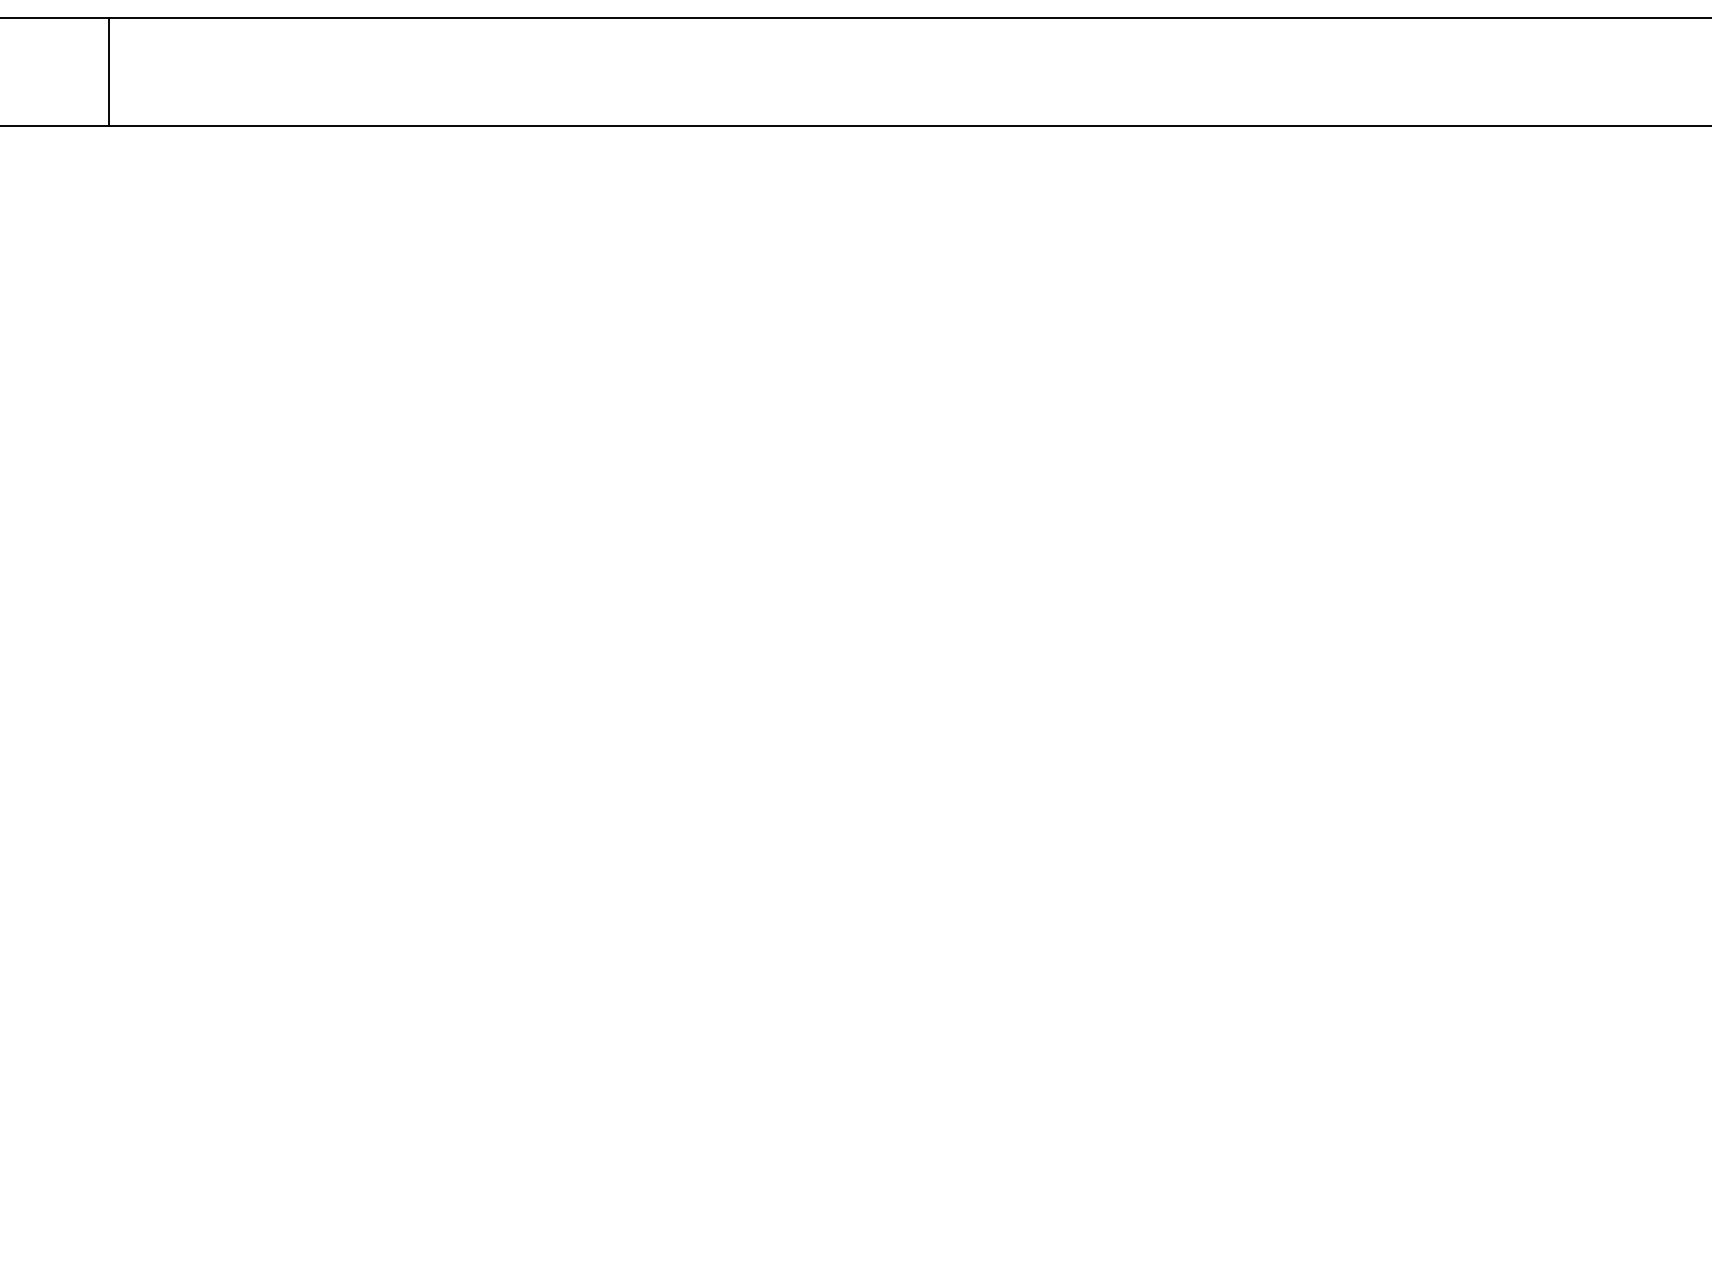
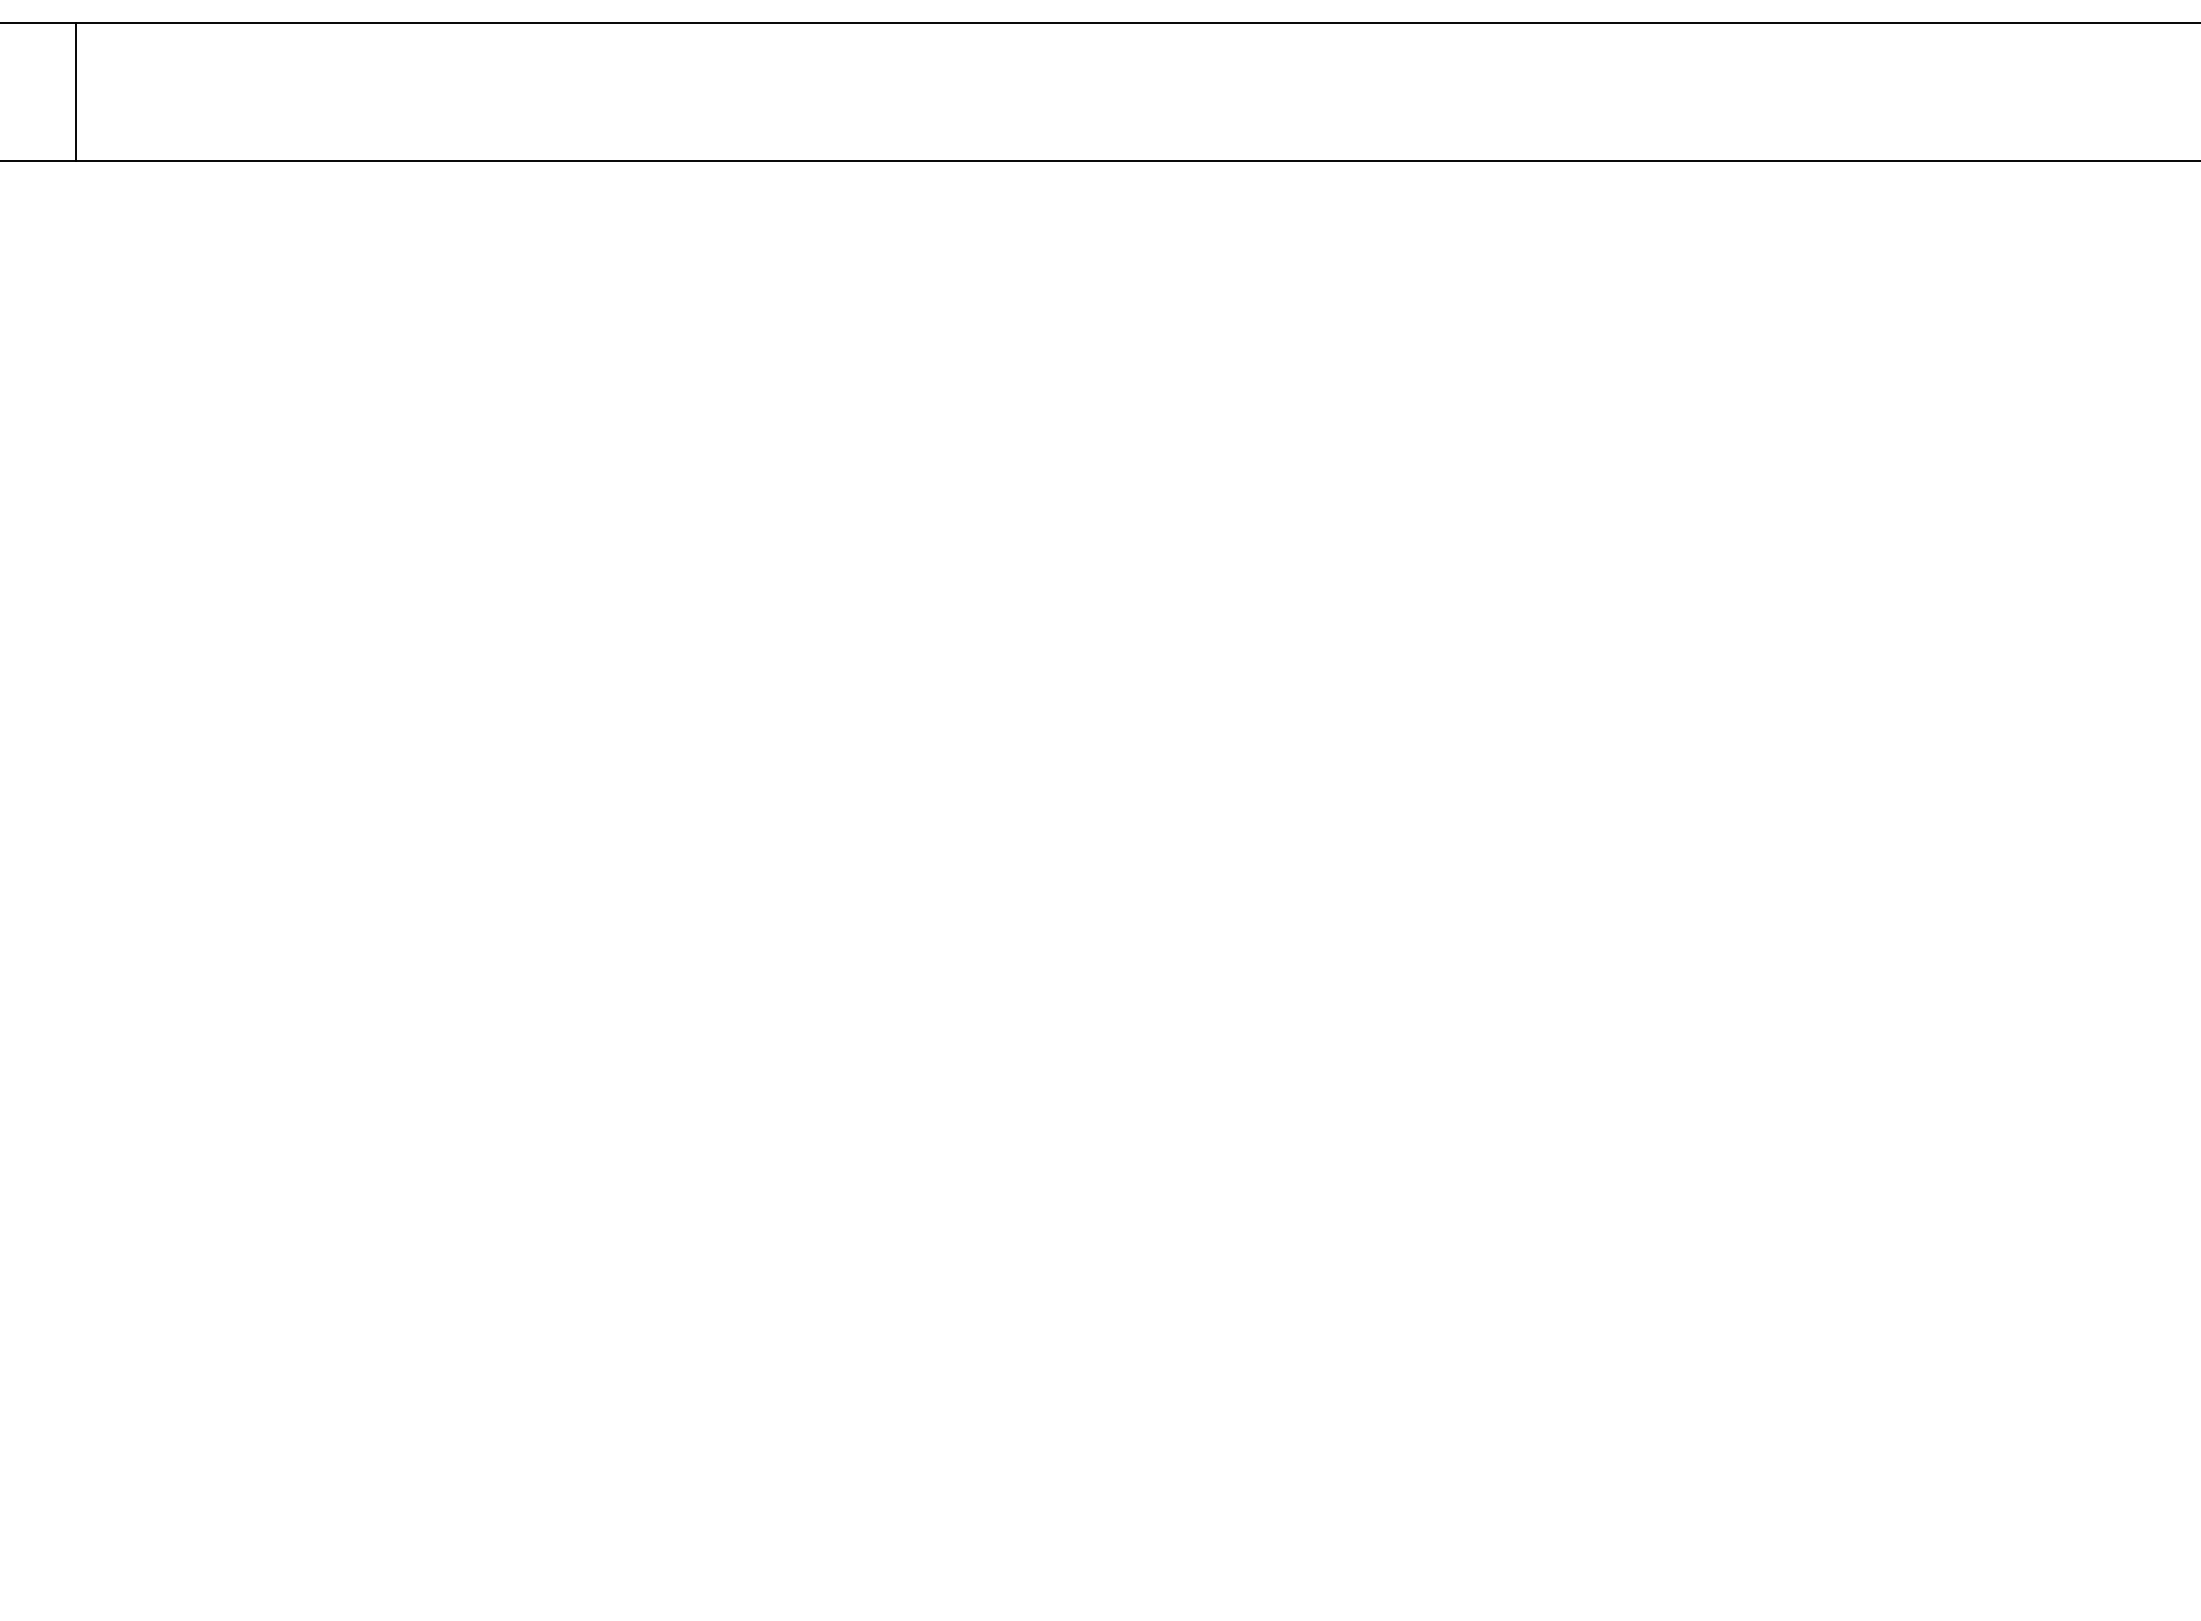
line: (108, 71) -> (75, 91), moved

